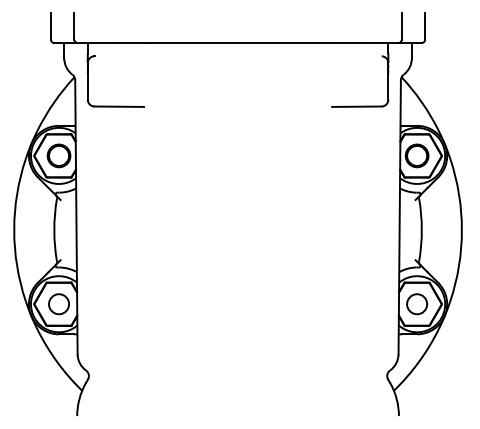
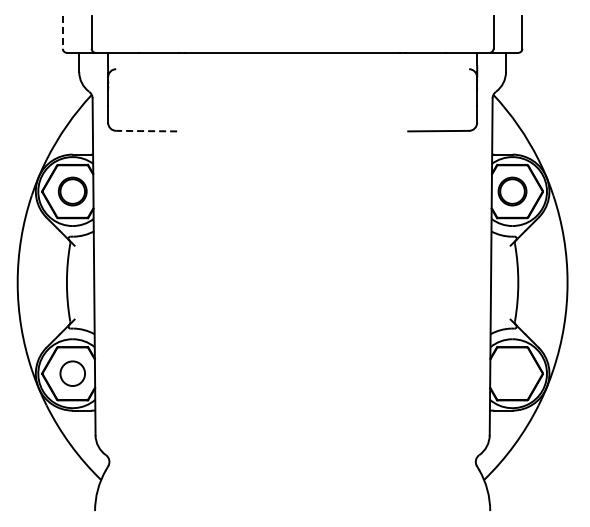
line: (50, 26) -> (62, 32), solid -> dashed
line: (119, 107) -> (146, 131), solid -> dashed
circle: (417, 304) -> (512, 373), removed

